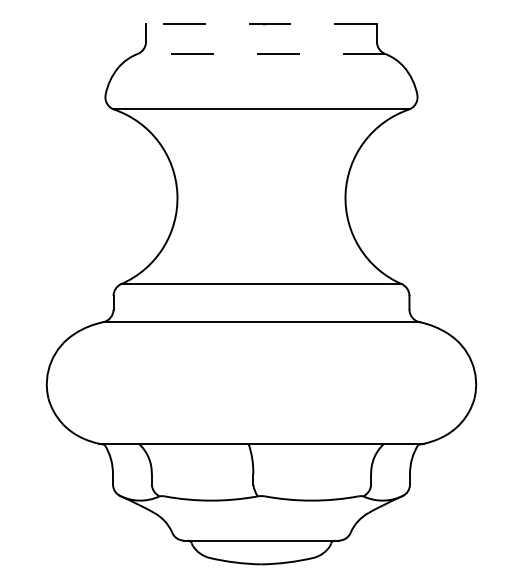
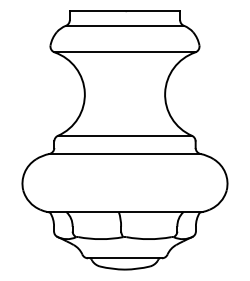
line: (260, 23) -> (124, 11), dashed -> solid
line: (260, 53) -> (124, 25), dashed -> solid

